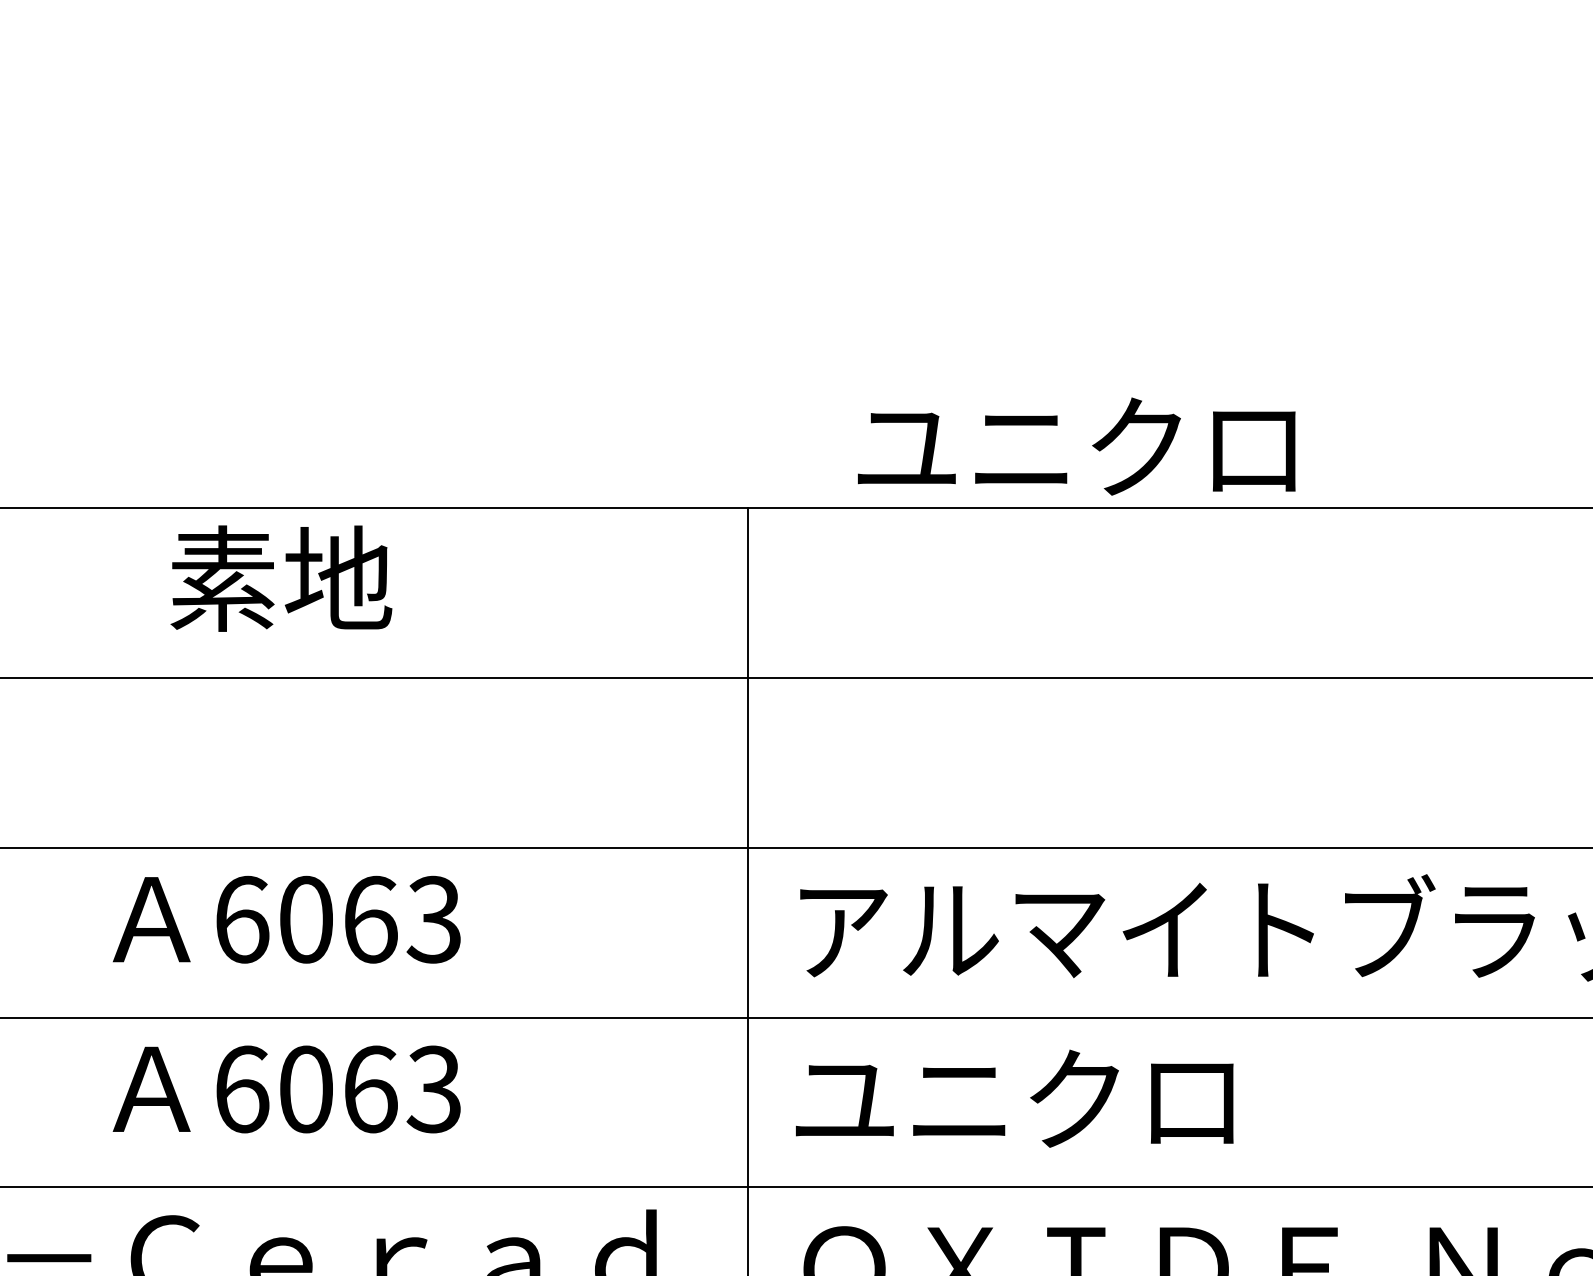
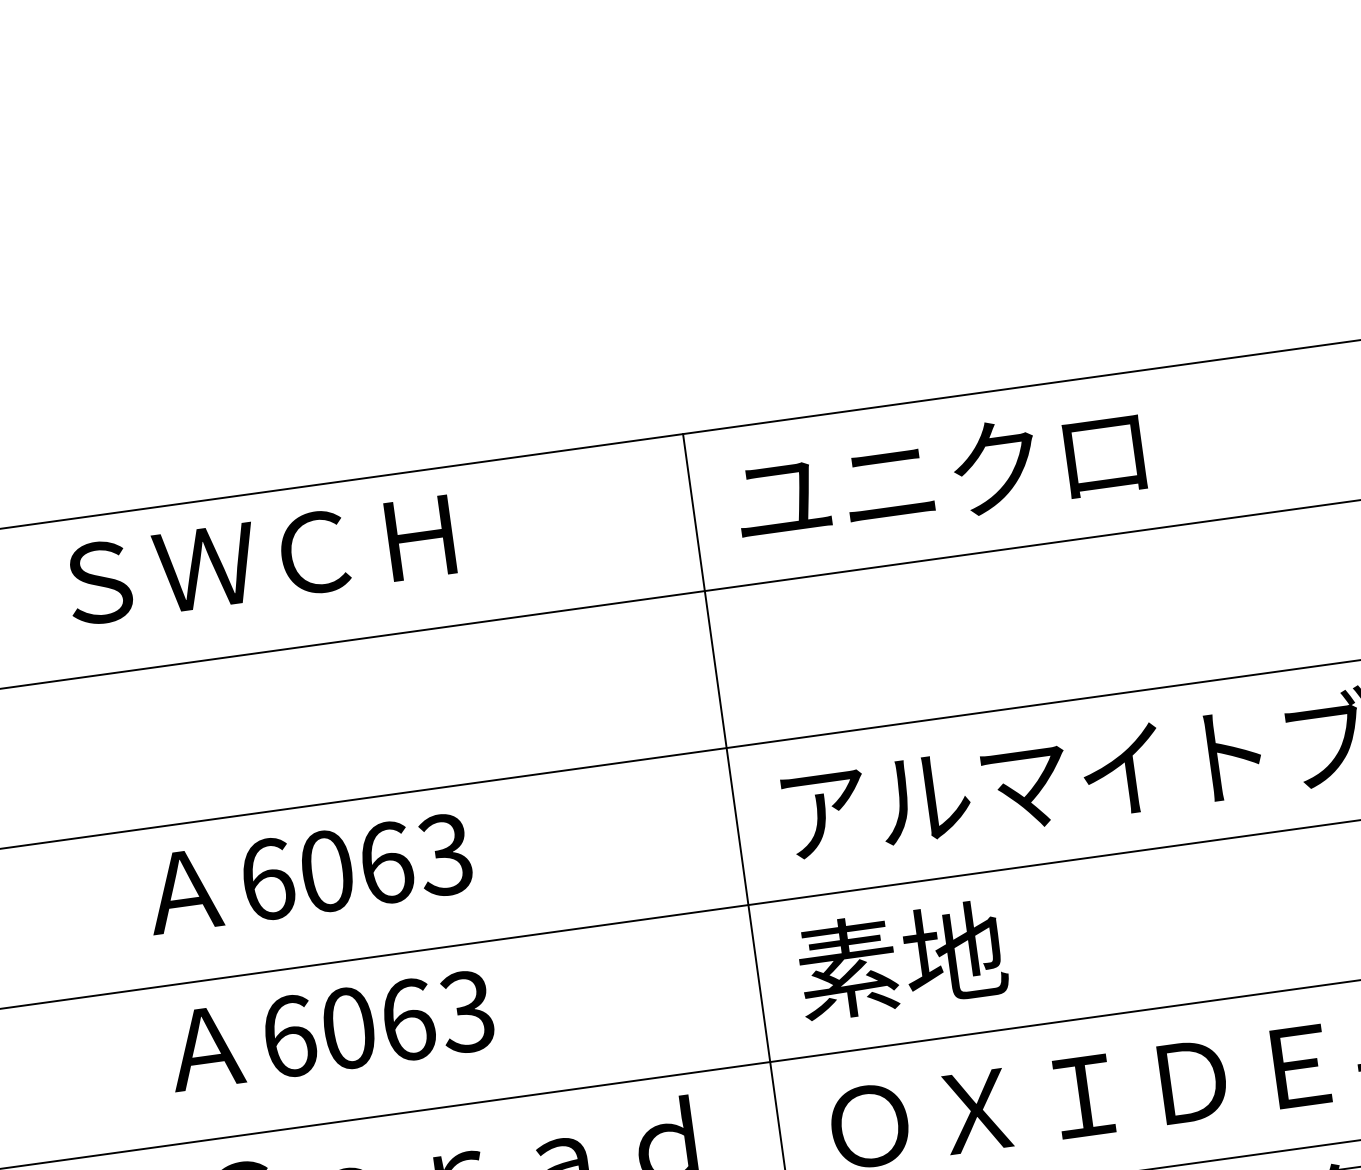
text: (1076, 446) -> (939, 474), moved
text: (281, 578) -> (260, 558), 素地 -> ＳＷＣＨ
text: (1012, 1098) -> (1003, 946), ユニクロ -> 素地

